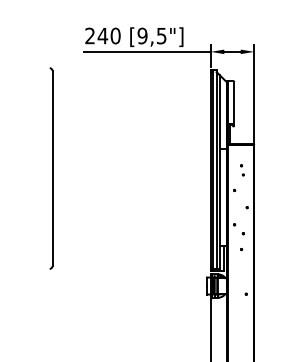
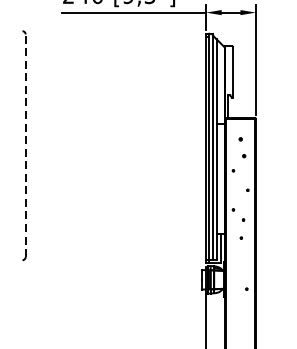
line: (52, 168) -> (25, 145), solid -> dashed
part: (242, 170) -> (242, 147), size x1.6

